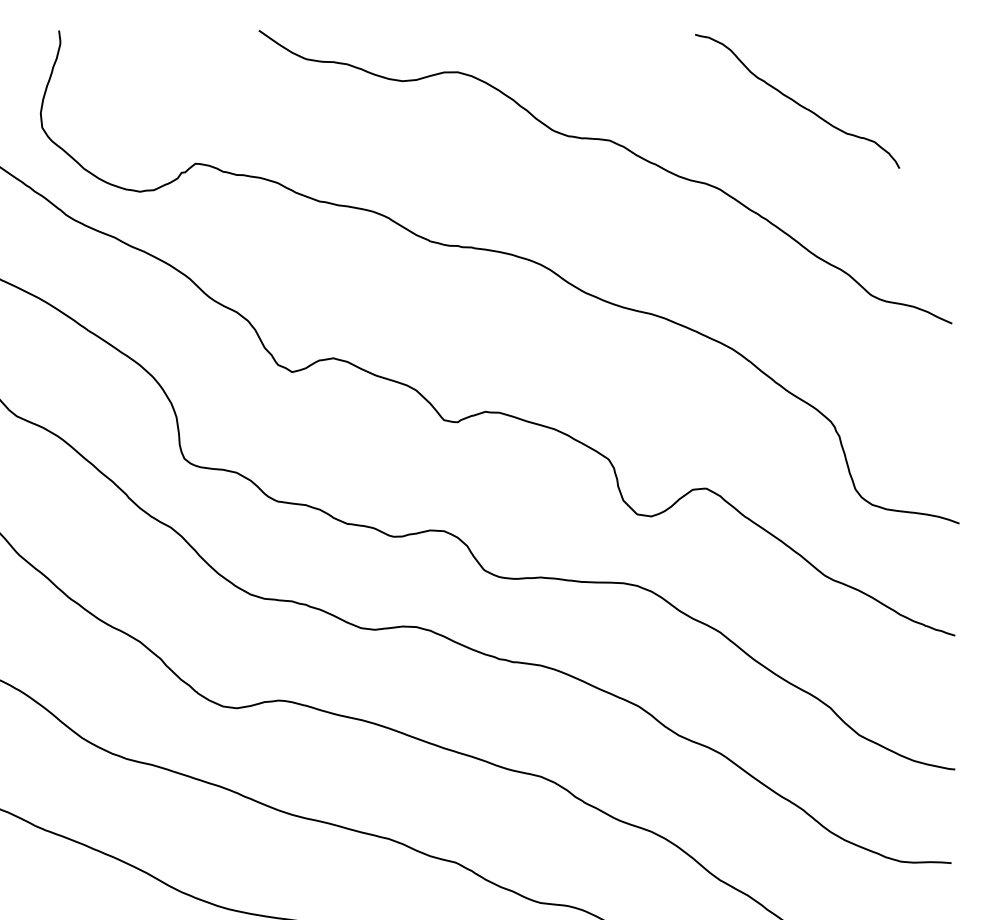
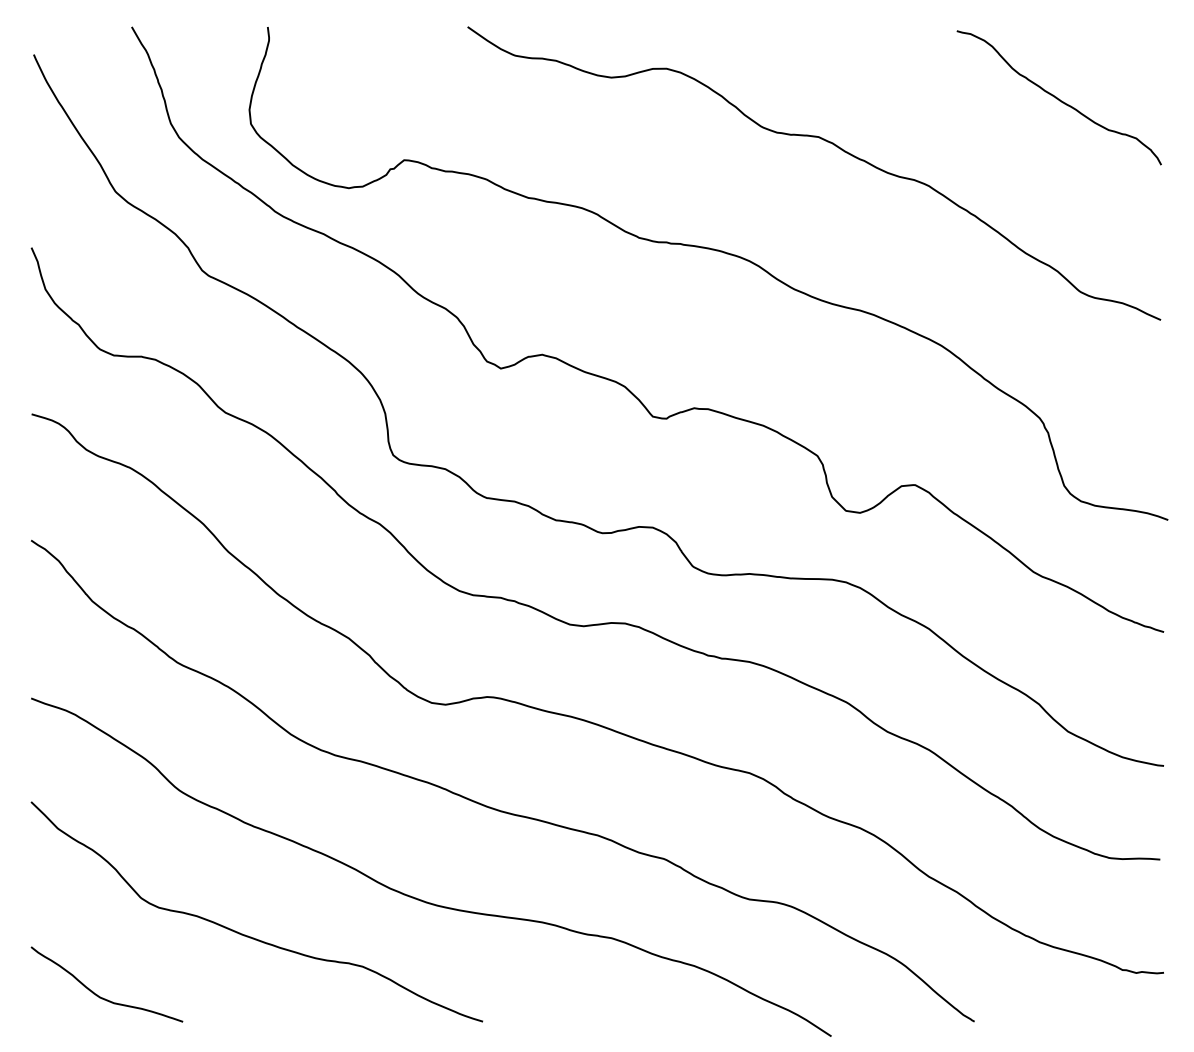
curve: (795, 101) -> (1057, 97), moved

